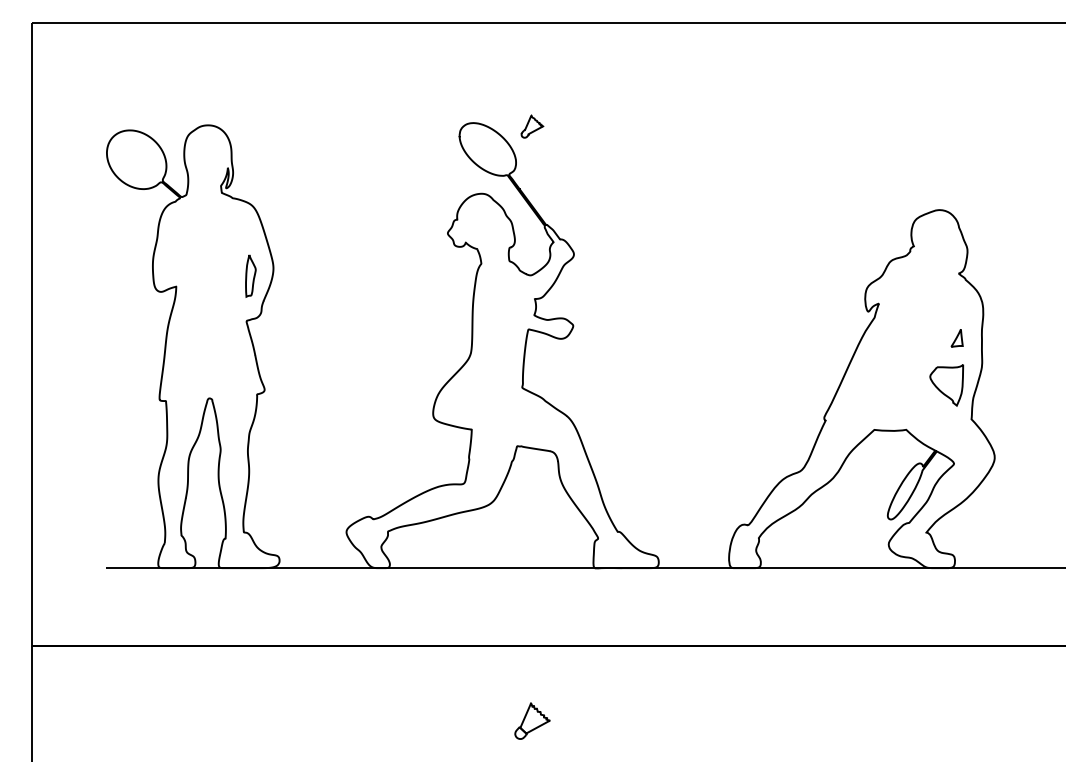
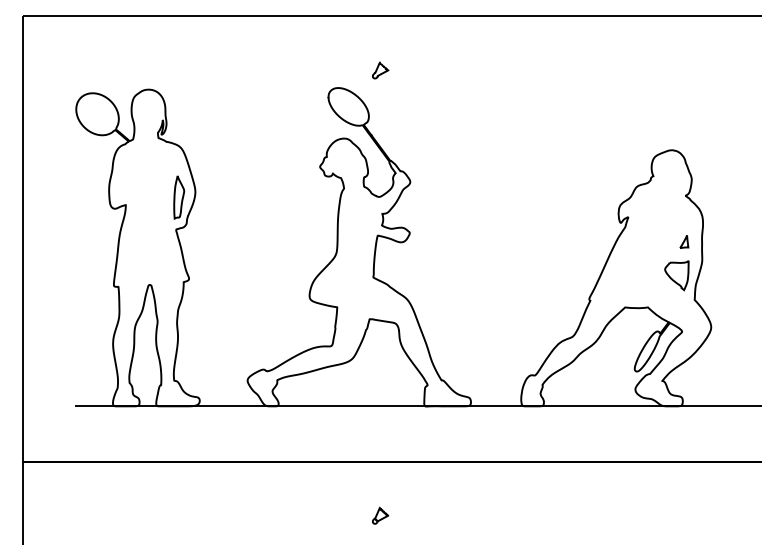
part: (532, 126) -> (380, 70), moved
part: (250, 275) -> (178, 197), size x1.43
part: (531, 721) -> (379, 516), size x0.62

